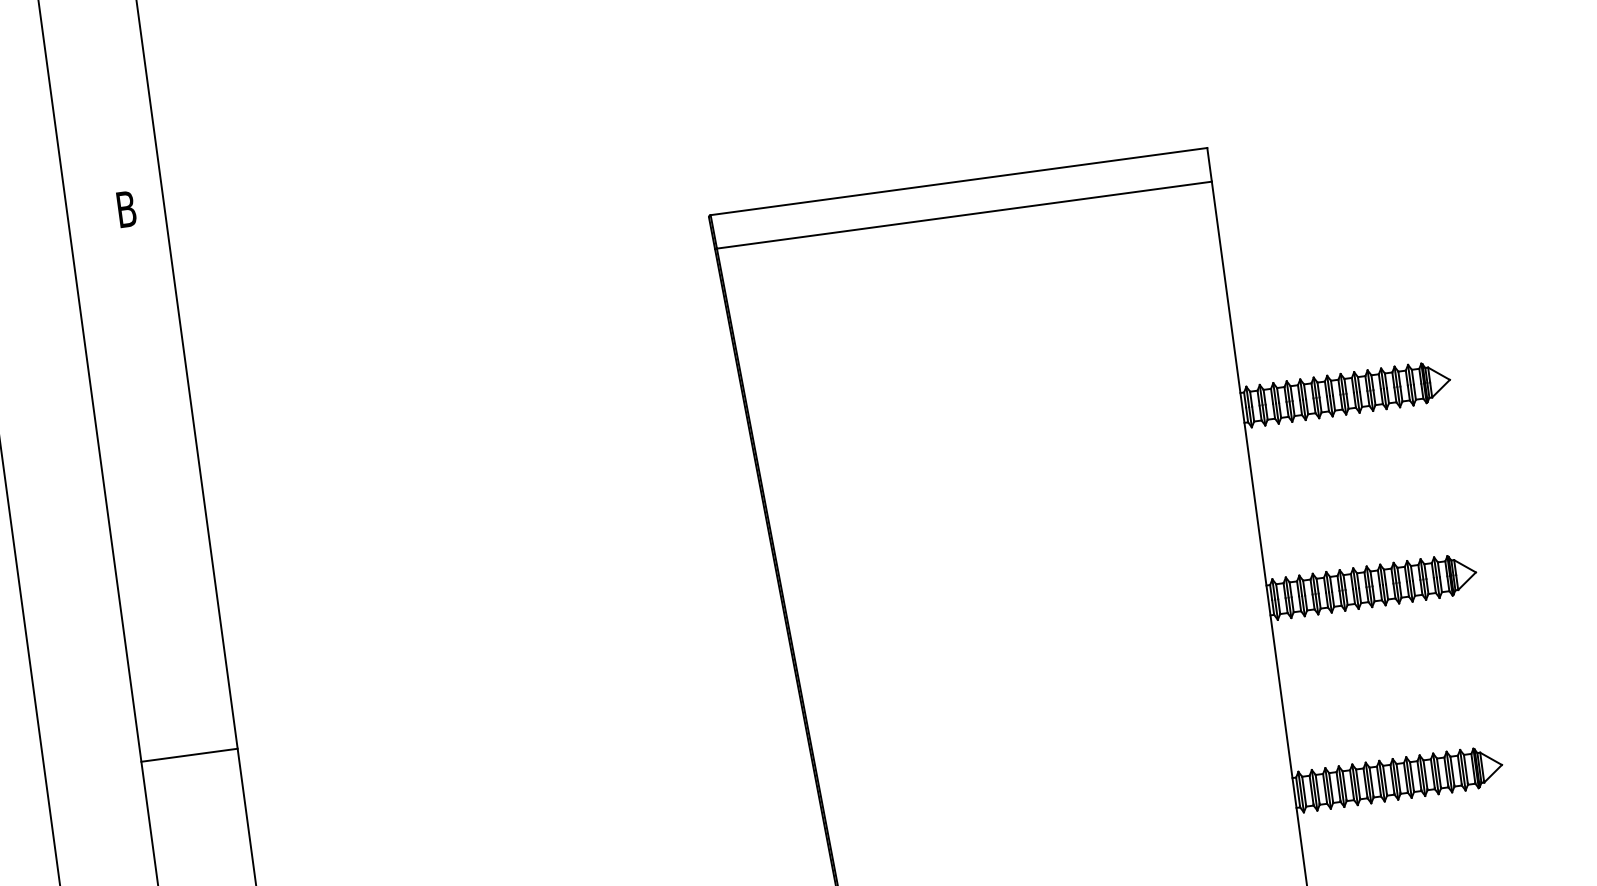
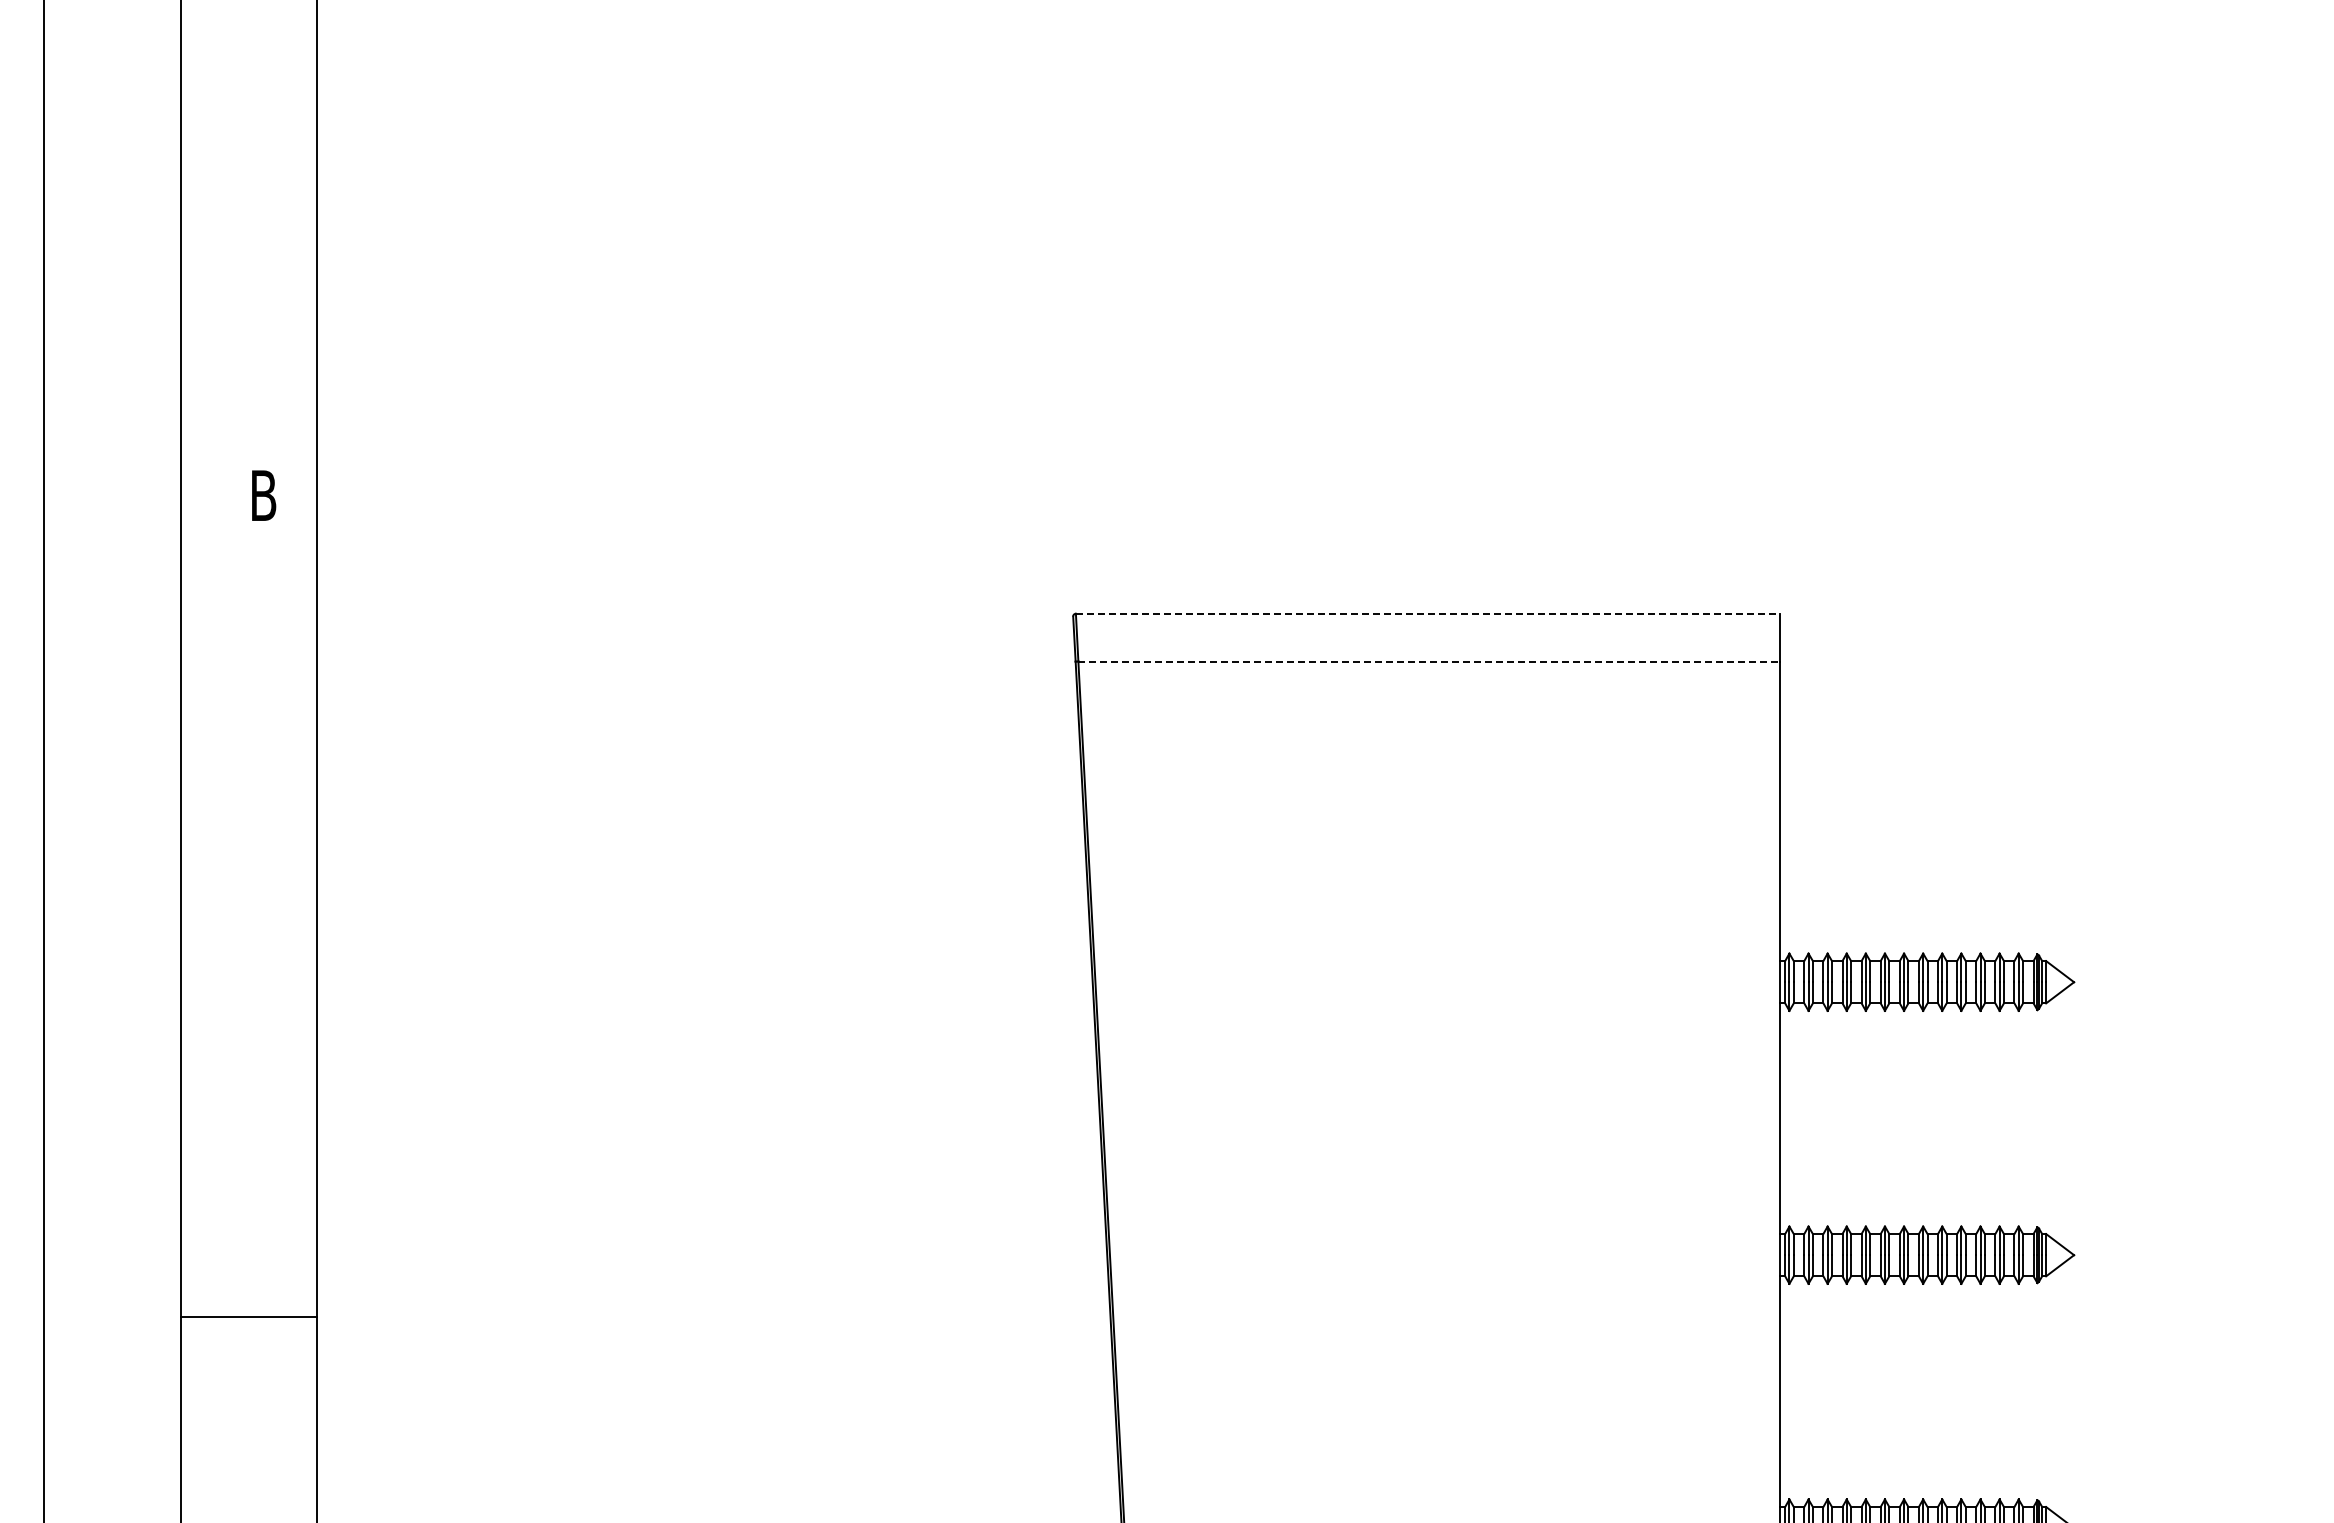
line: (959, 181) -> (1428, 613), solid -> dashed
line: (964, 215) -> (1429, 661), solid -> dashed
line: (189, 755) -> (248, 1316), moved

